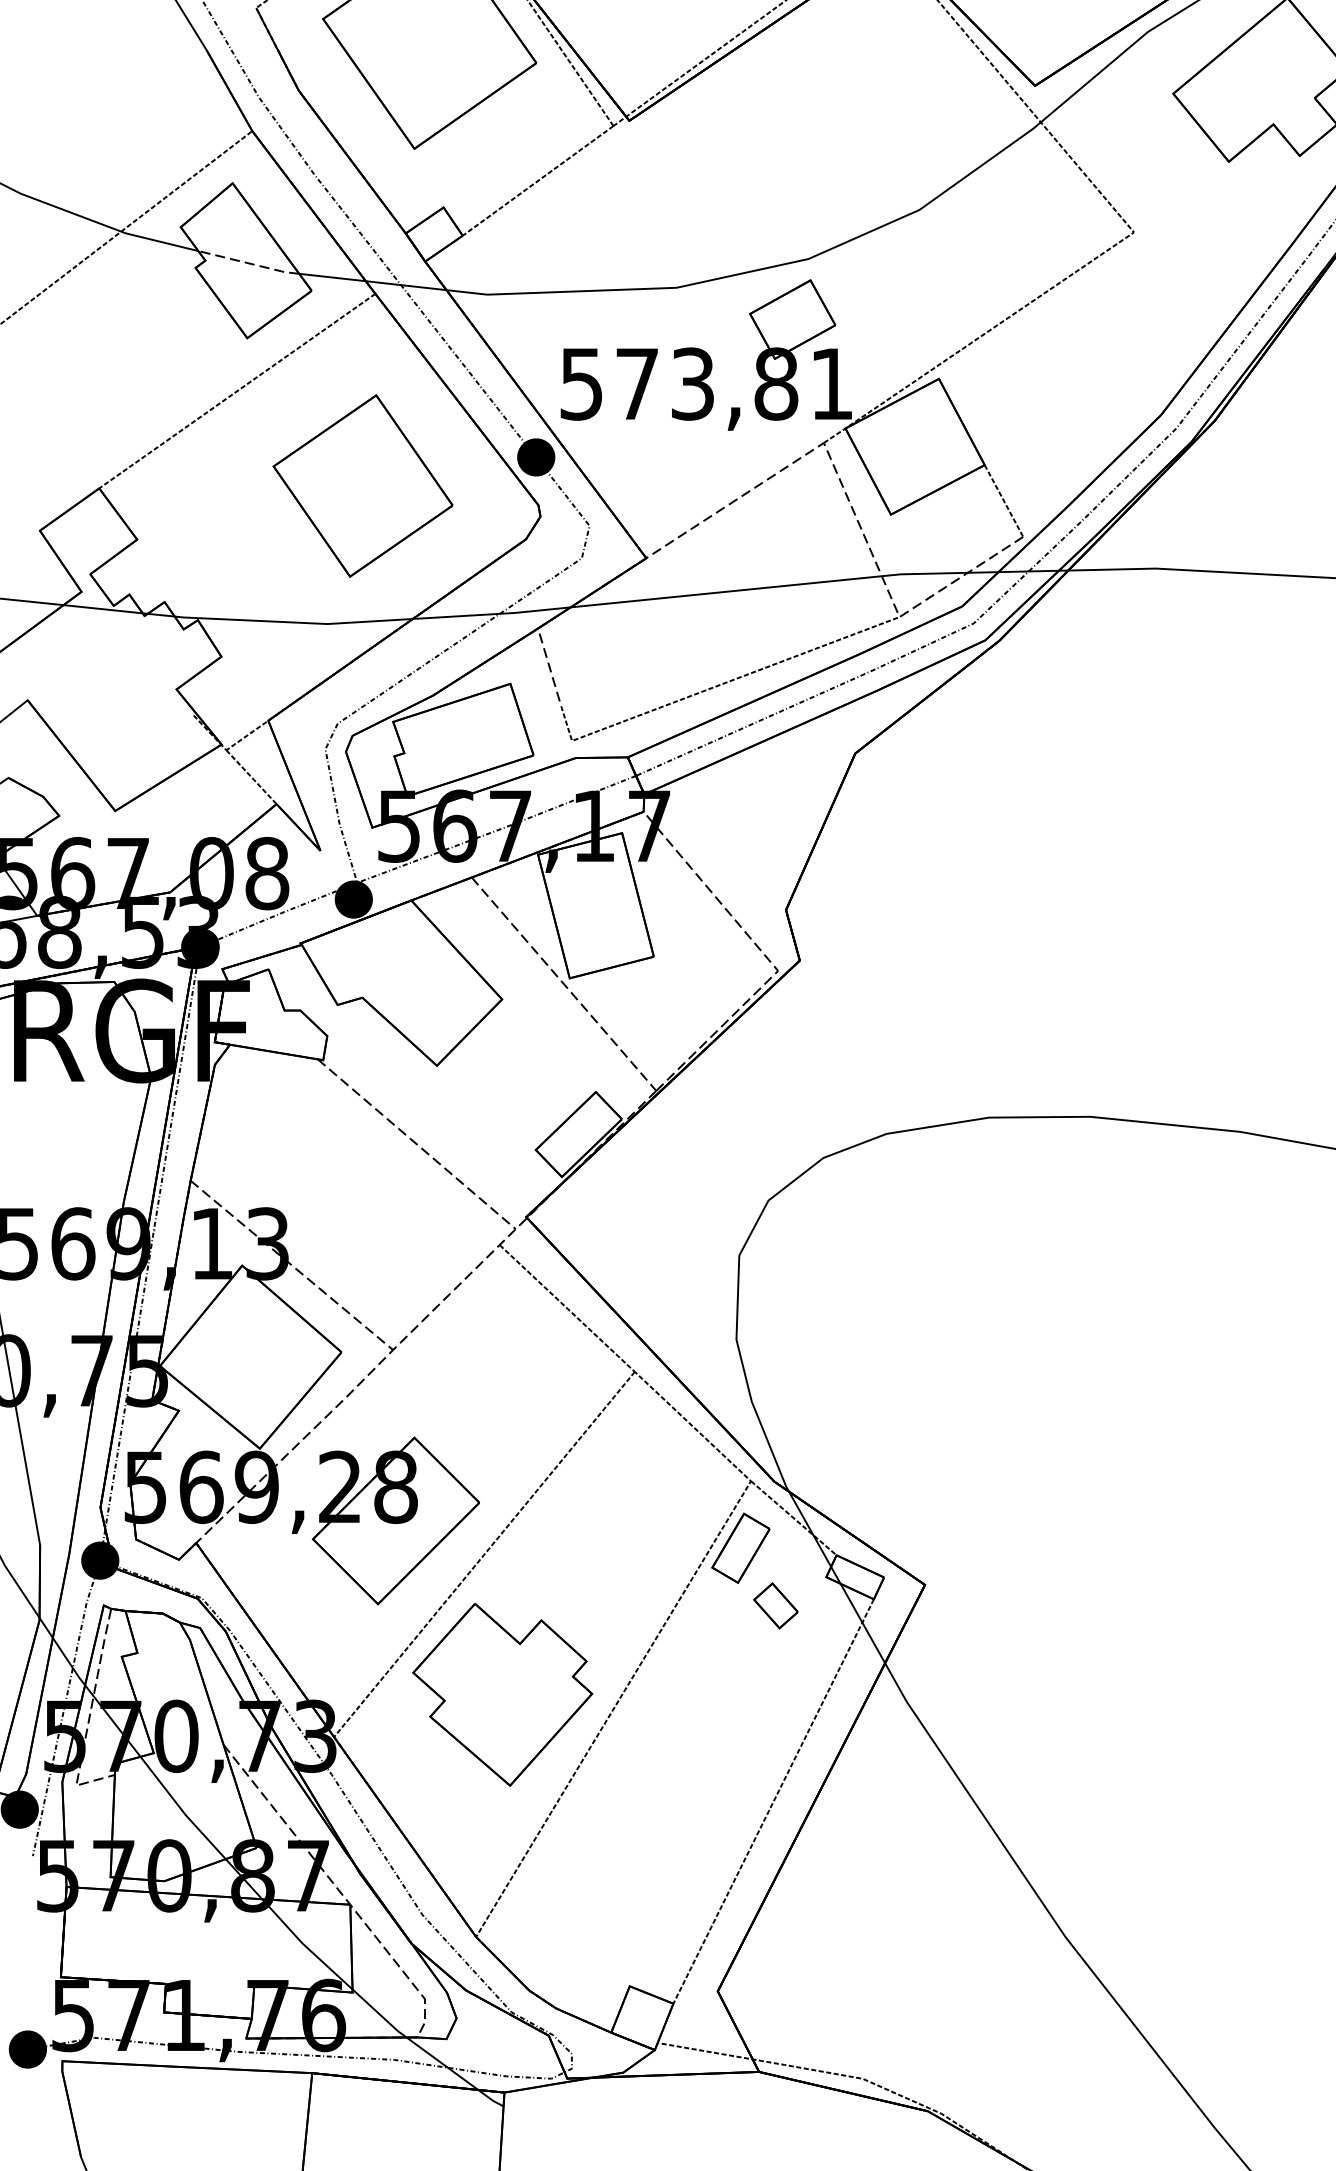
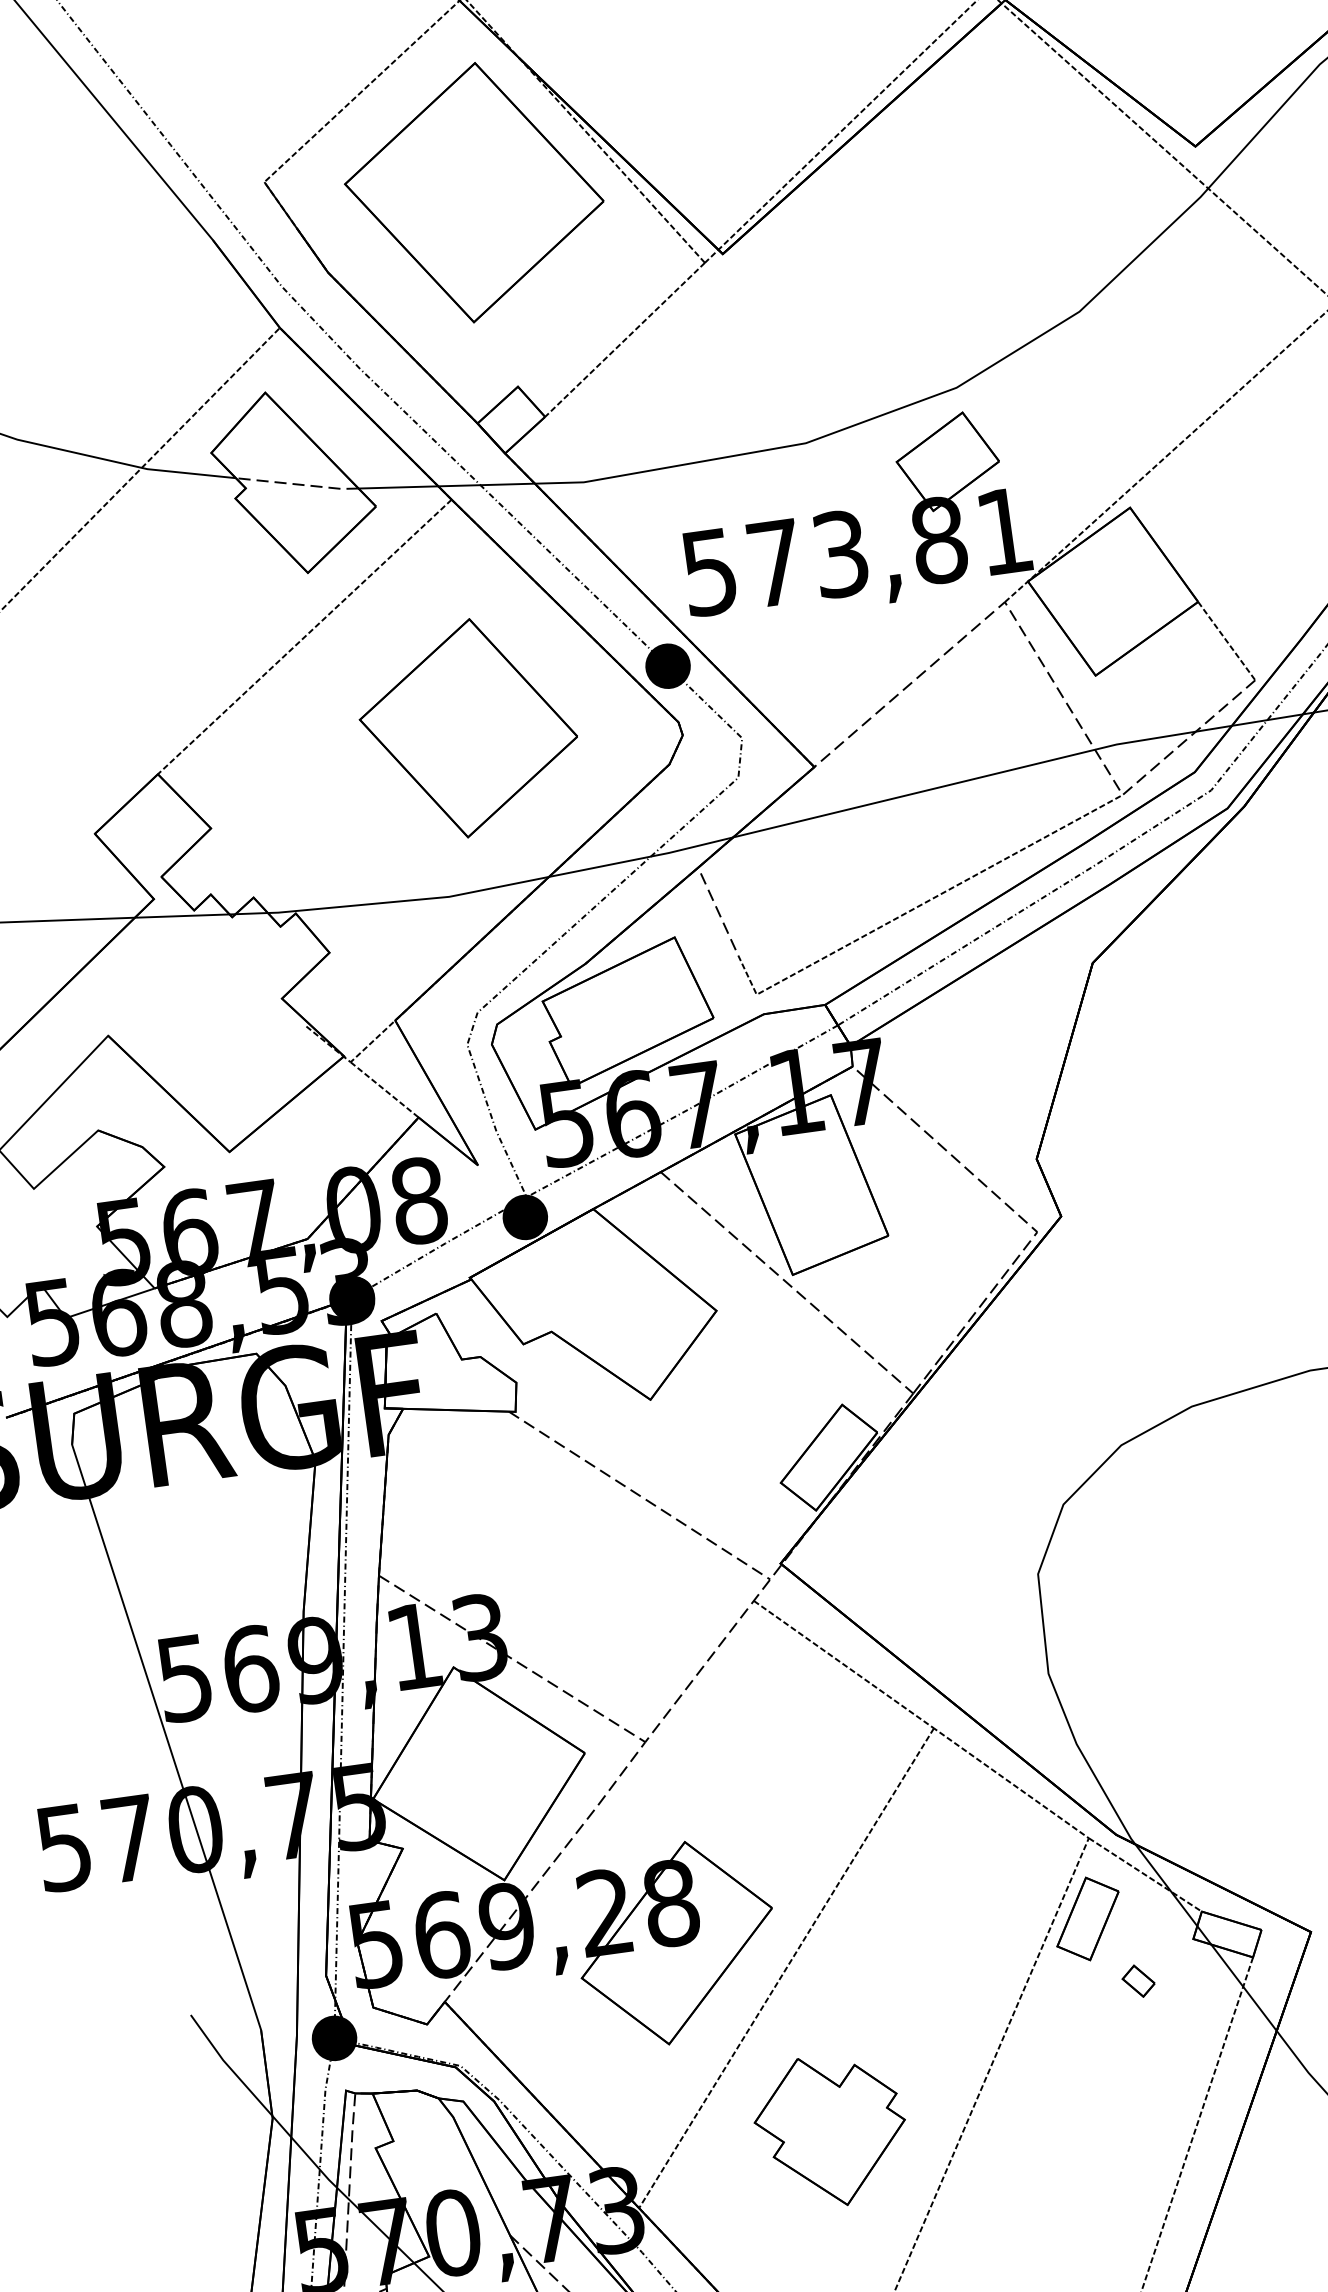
part: (775, 1605) -> (1138, 1980), size x0.6
part: (502, 1694) -> (830, 2130), size x0.7

